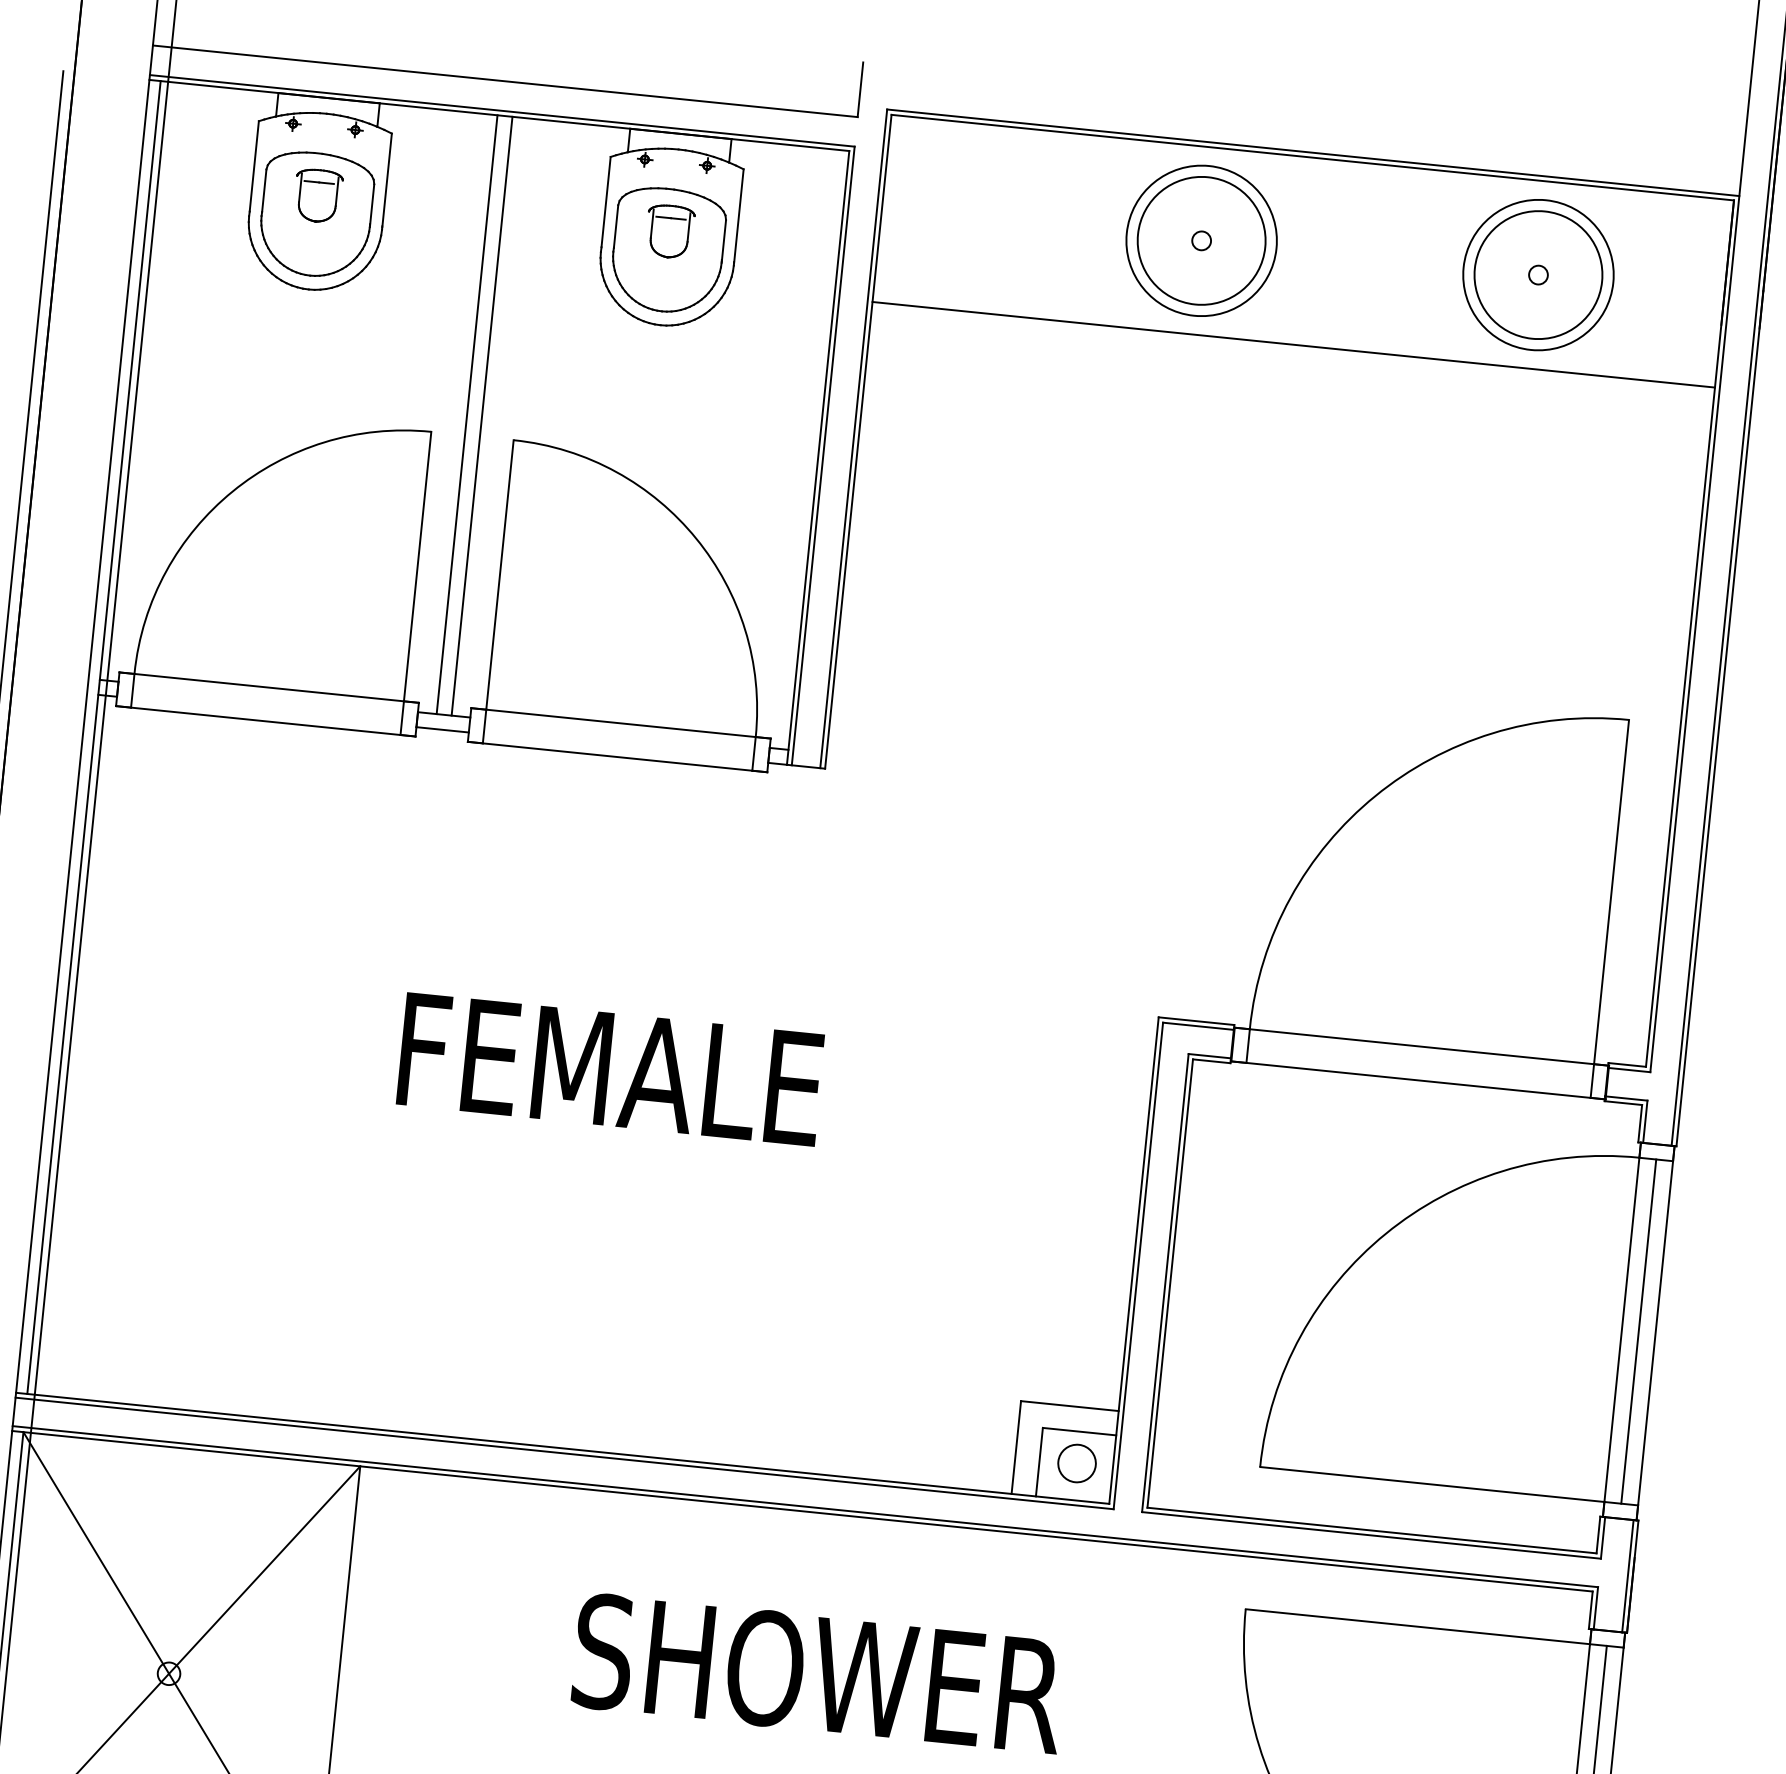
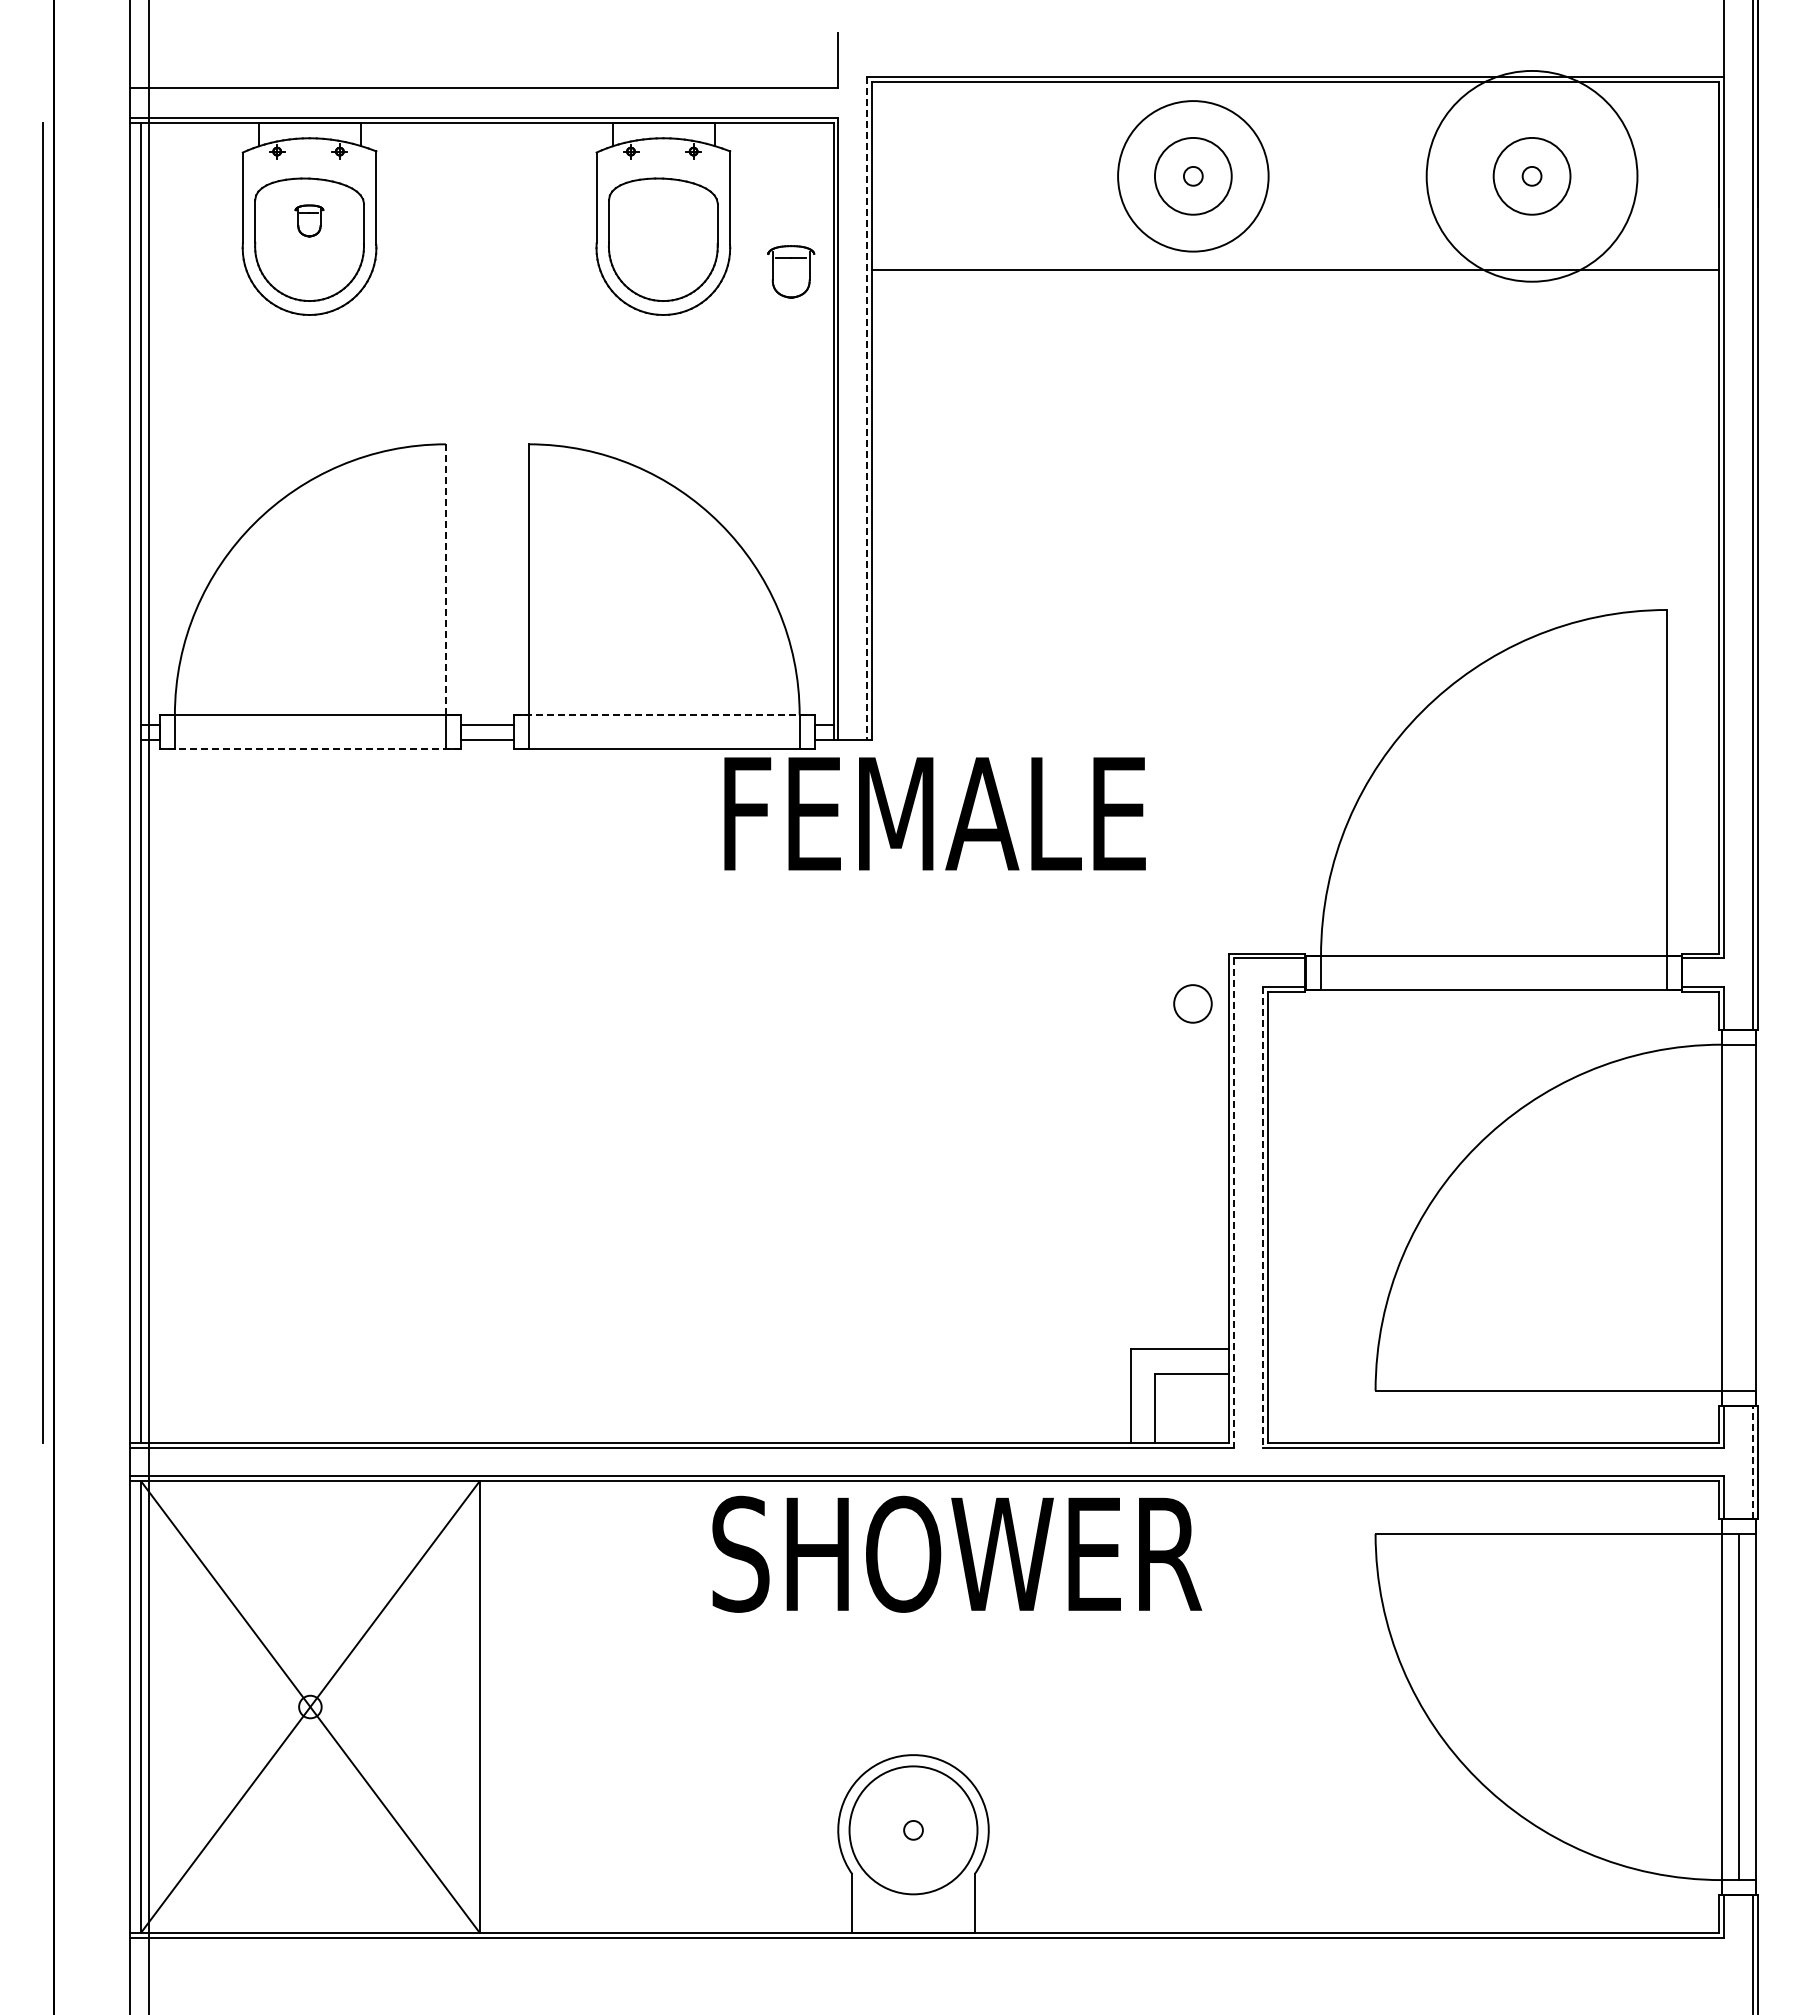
part: (318, 195) -> (309, 220), size x0.6
part: (670, 231) -> (791, 271), moved
circle: (1201, 241) -> (1193, 176), size x0.6
circle: (1537, 275) -> (1531, 176), size x1.4
circle: (1538, 275) -> (1532, 176), size x0.6
line: (466, 414) -> (479, 423), removed
line: (481, 416) -> (494, 423), removed
line: (854, 439) -> (867, 409), solid -> dashed
line: (417, 566) -> (445, 579), solid -> dashed
line: (265, 721) -> (310, 749), solid -> dashed
line: (621, 723) -> (664, 715), solid -> dashed
text: (610, 1069) -> (934, 813), moved
line: (1138, 1266) -> (1234, 1203), solid -> dashed
line: (1165, 1283) -> (1262, 1217), solid -> dashed
line: (1638, 1331) -> (1738, 1217), removed
circle: (1076, 1463) -> (1192, 1003), moved
line: (1627, 1575) -> (1752, 1461), solid -> dashed
text: (819, 1672) -> (957, 1553), moved

